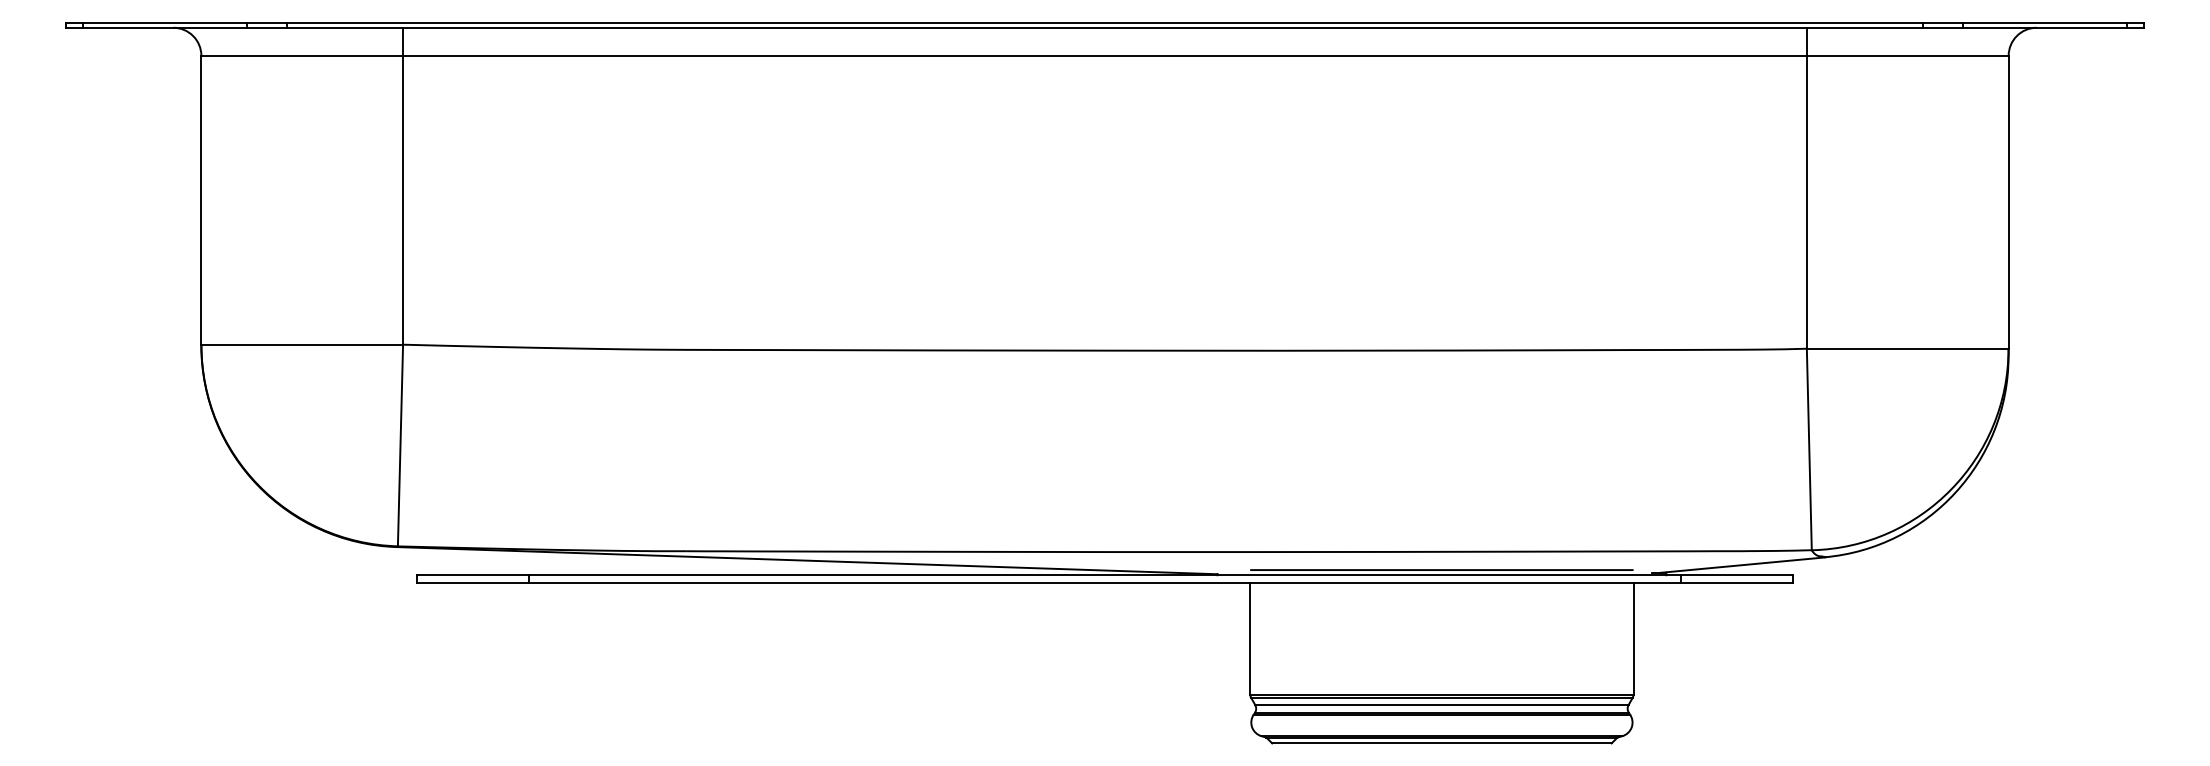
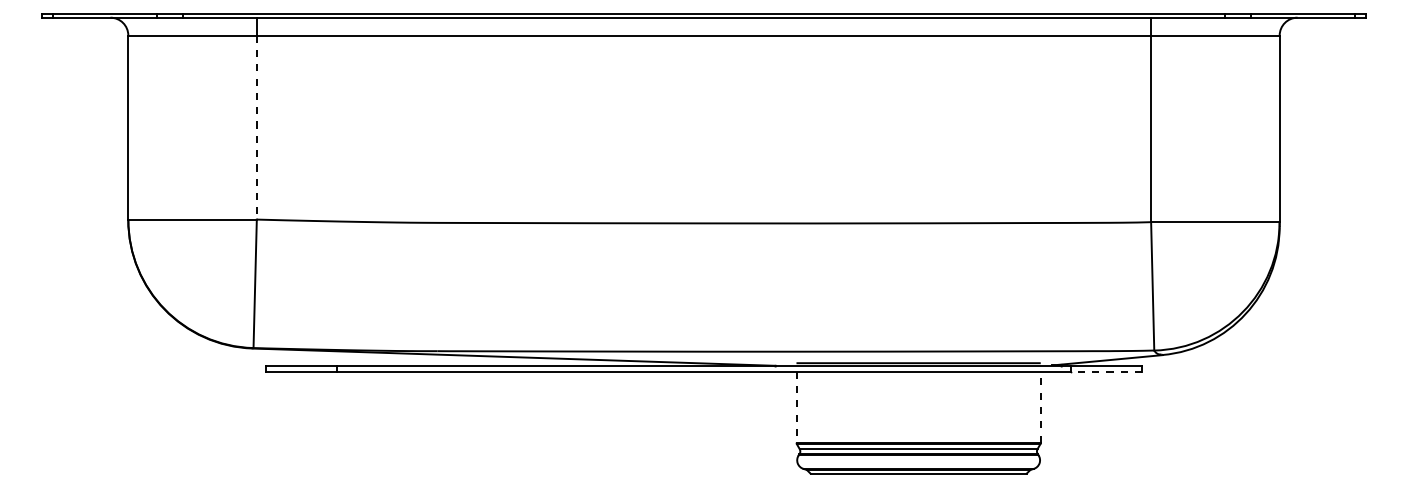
line: (402, 201) -> (256, 128), solid -> dashed
line: (1736, 583) -> (1106, 371), solid -> dashed
line: (1250, 639) -> (796, 407), solid -> dashed
line: (1633, 639) -> (1040, 407), solid -> dashed

